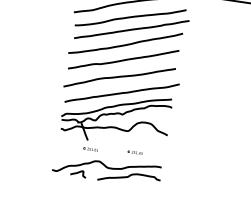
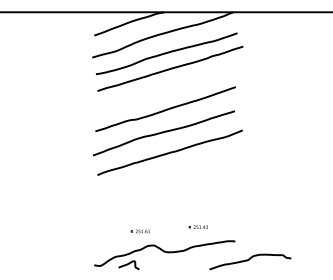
curve: (125, 44) -> (164, 89), removed
part: (115, 117) -> (166, 185), removed
curve: (128, 177) -> (249, 260), moved

